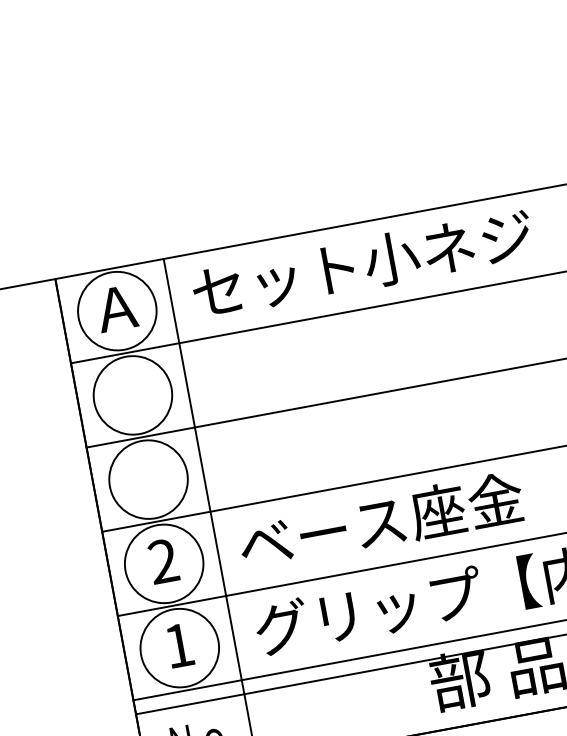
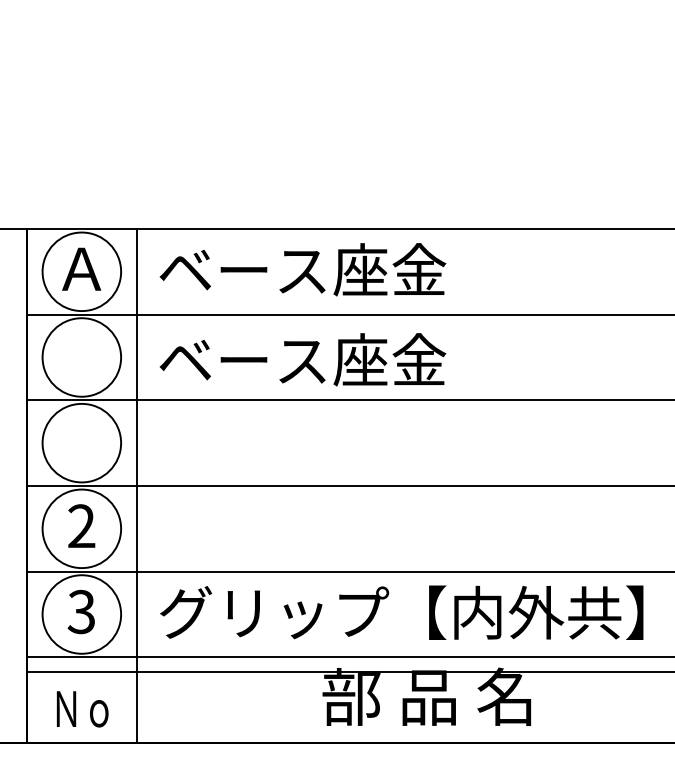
text: (362, 263) -> (331, 269), セット小ネジ -> ベース座金
text: (380, 521) -> (302, 359), moved
text: (177, 645) -> (80, 611), 1 -> 3

